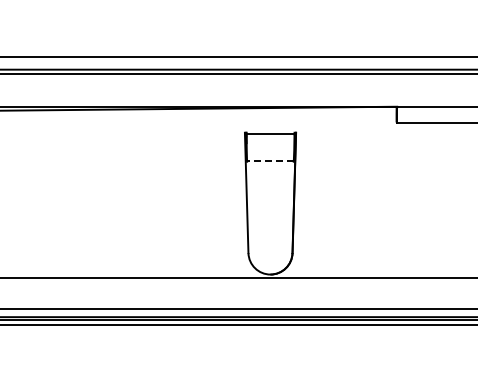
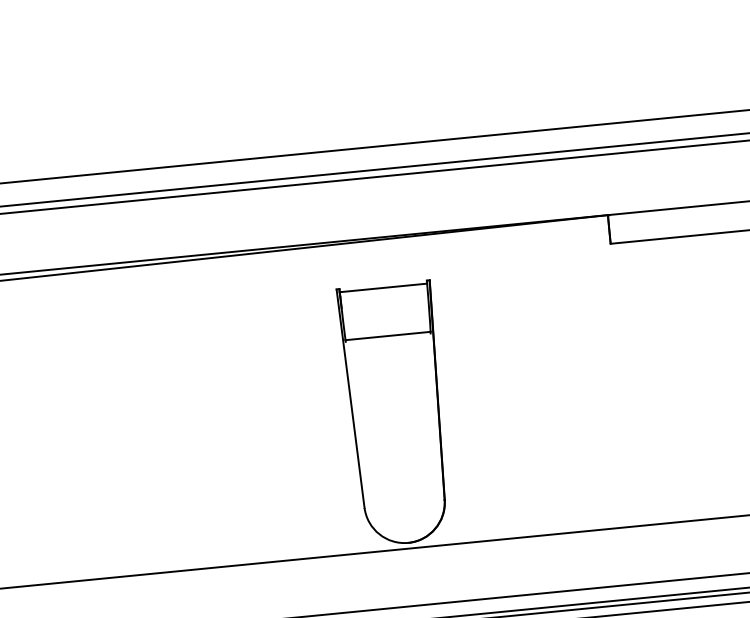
line: (269, 160) -> (386, 335), dashed -> solid

